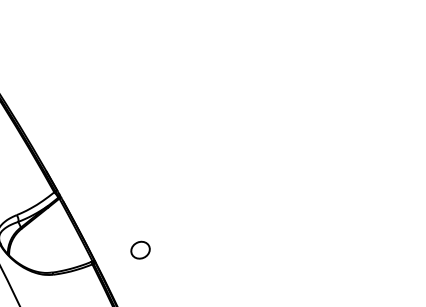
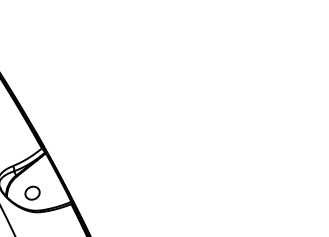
part: (140, 249) -> (32, 192), moved

